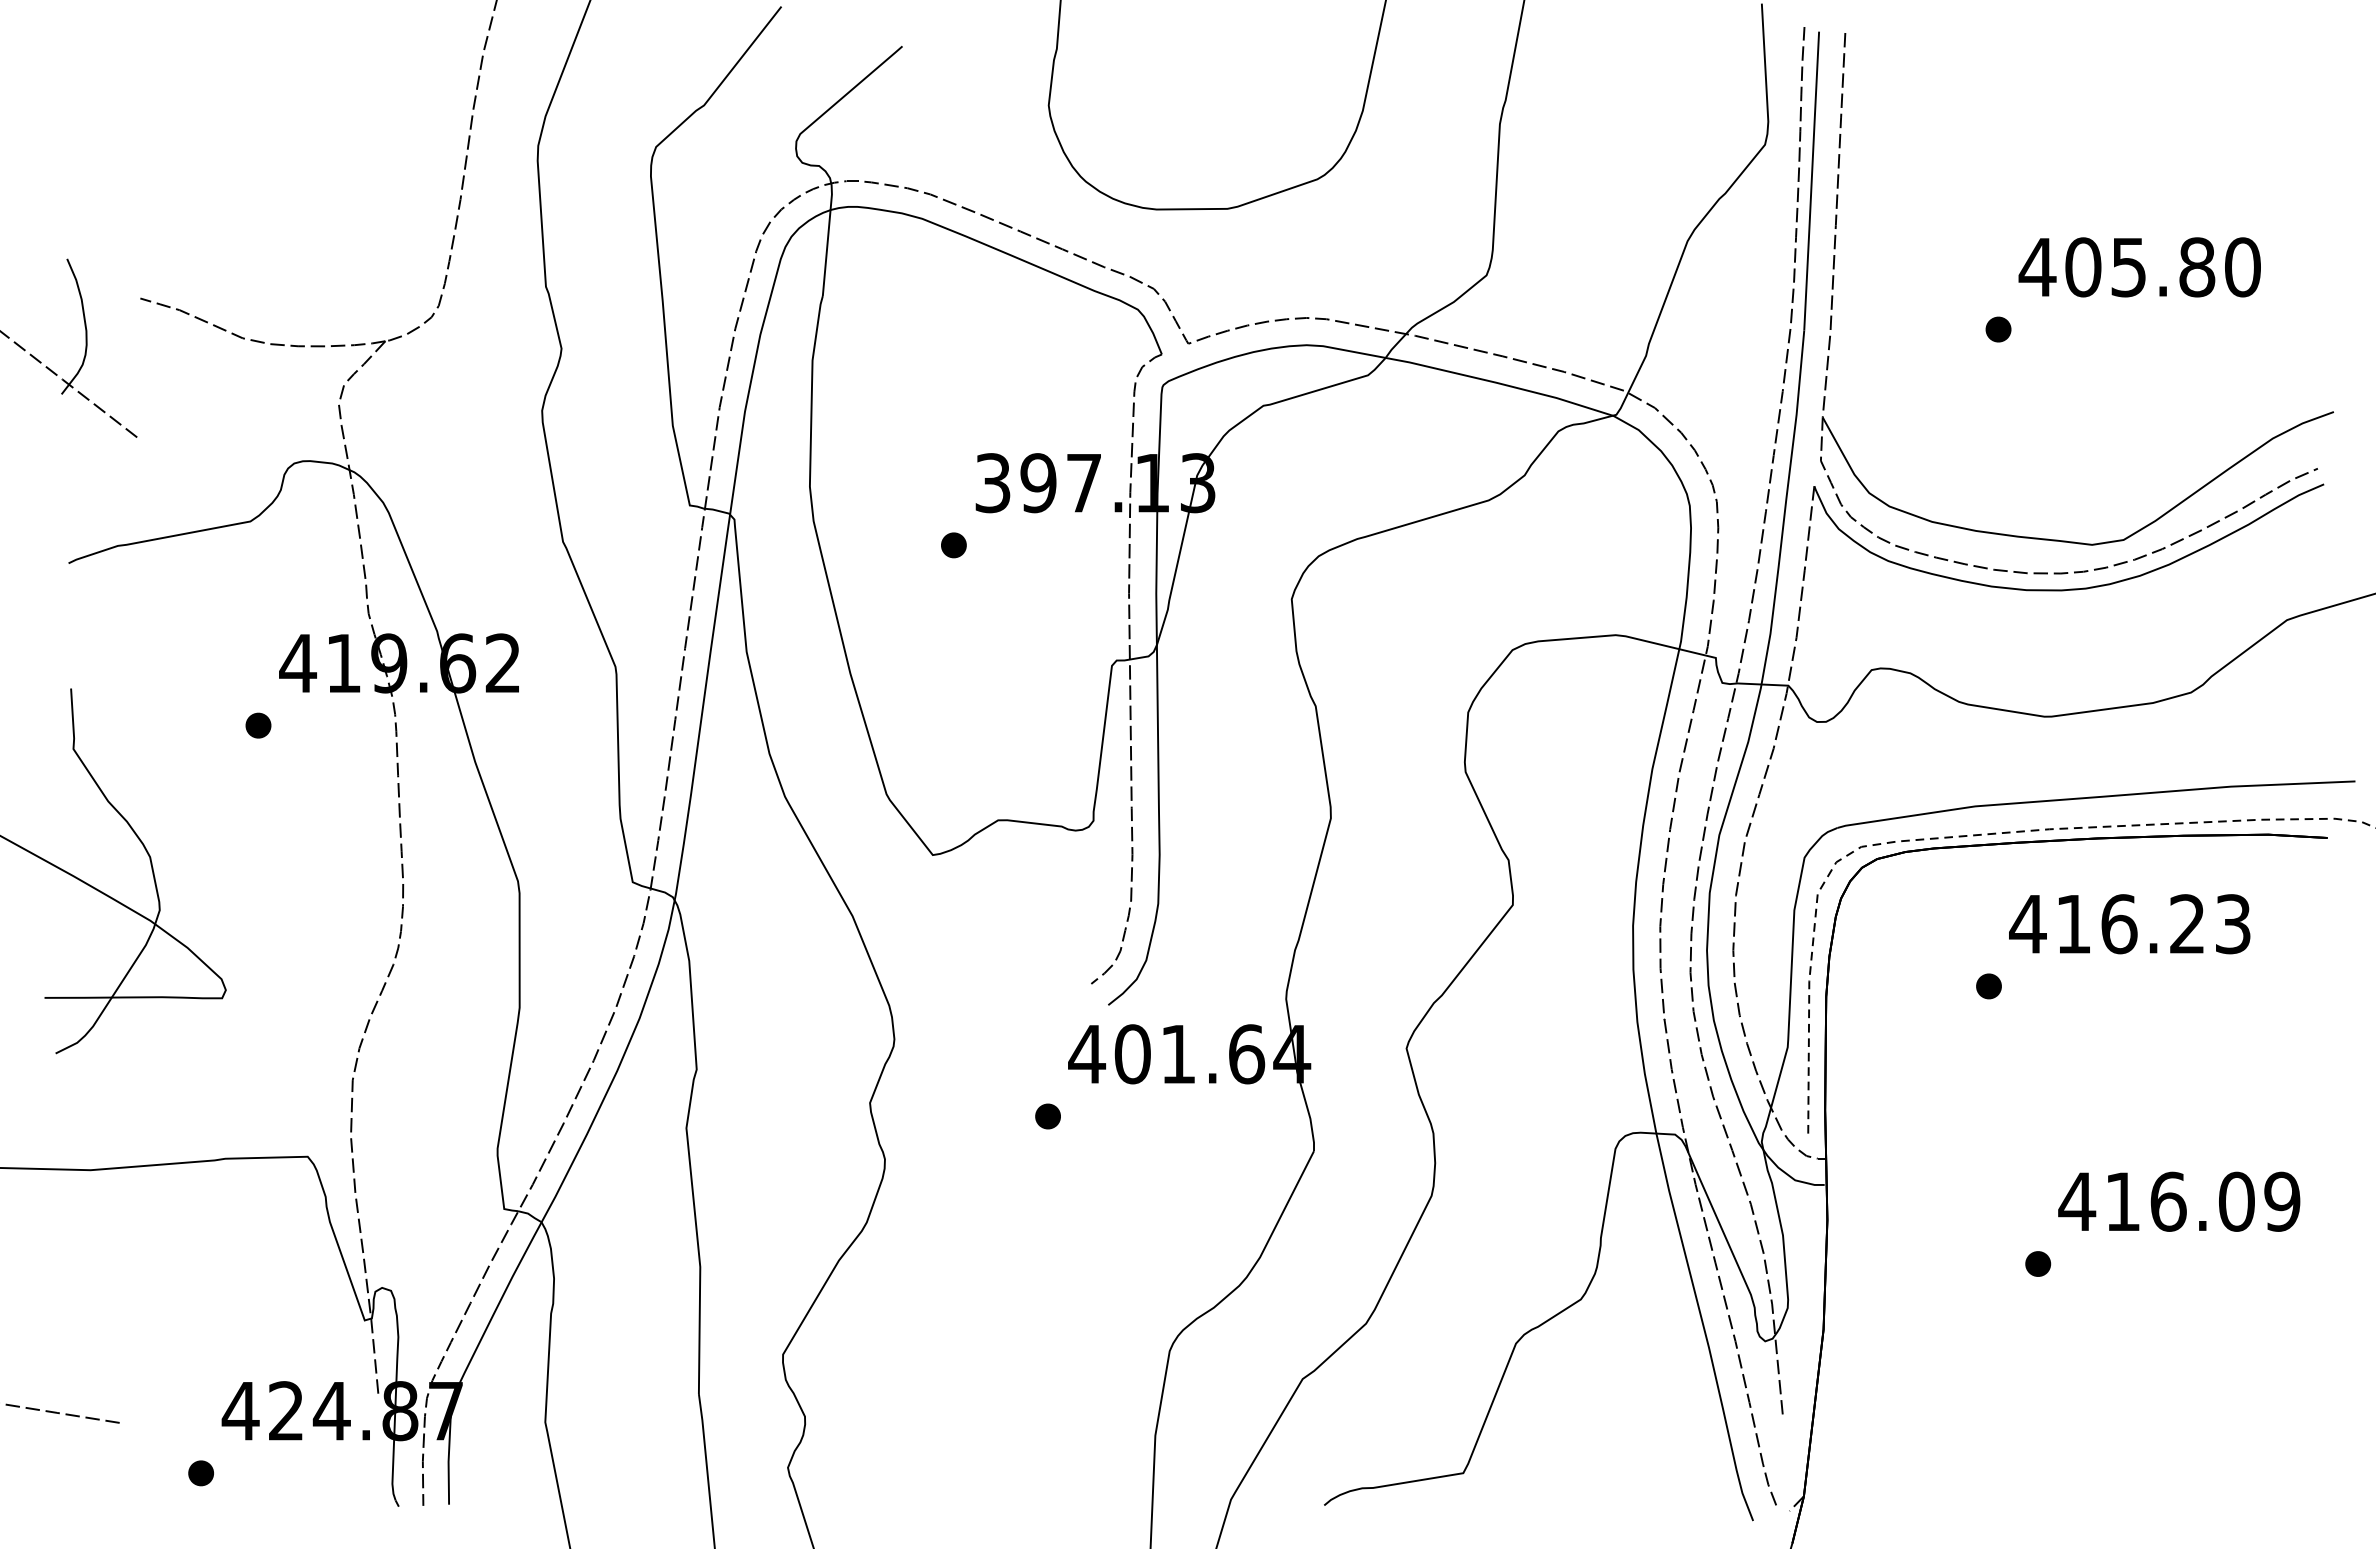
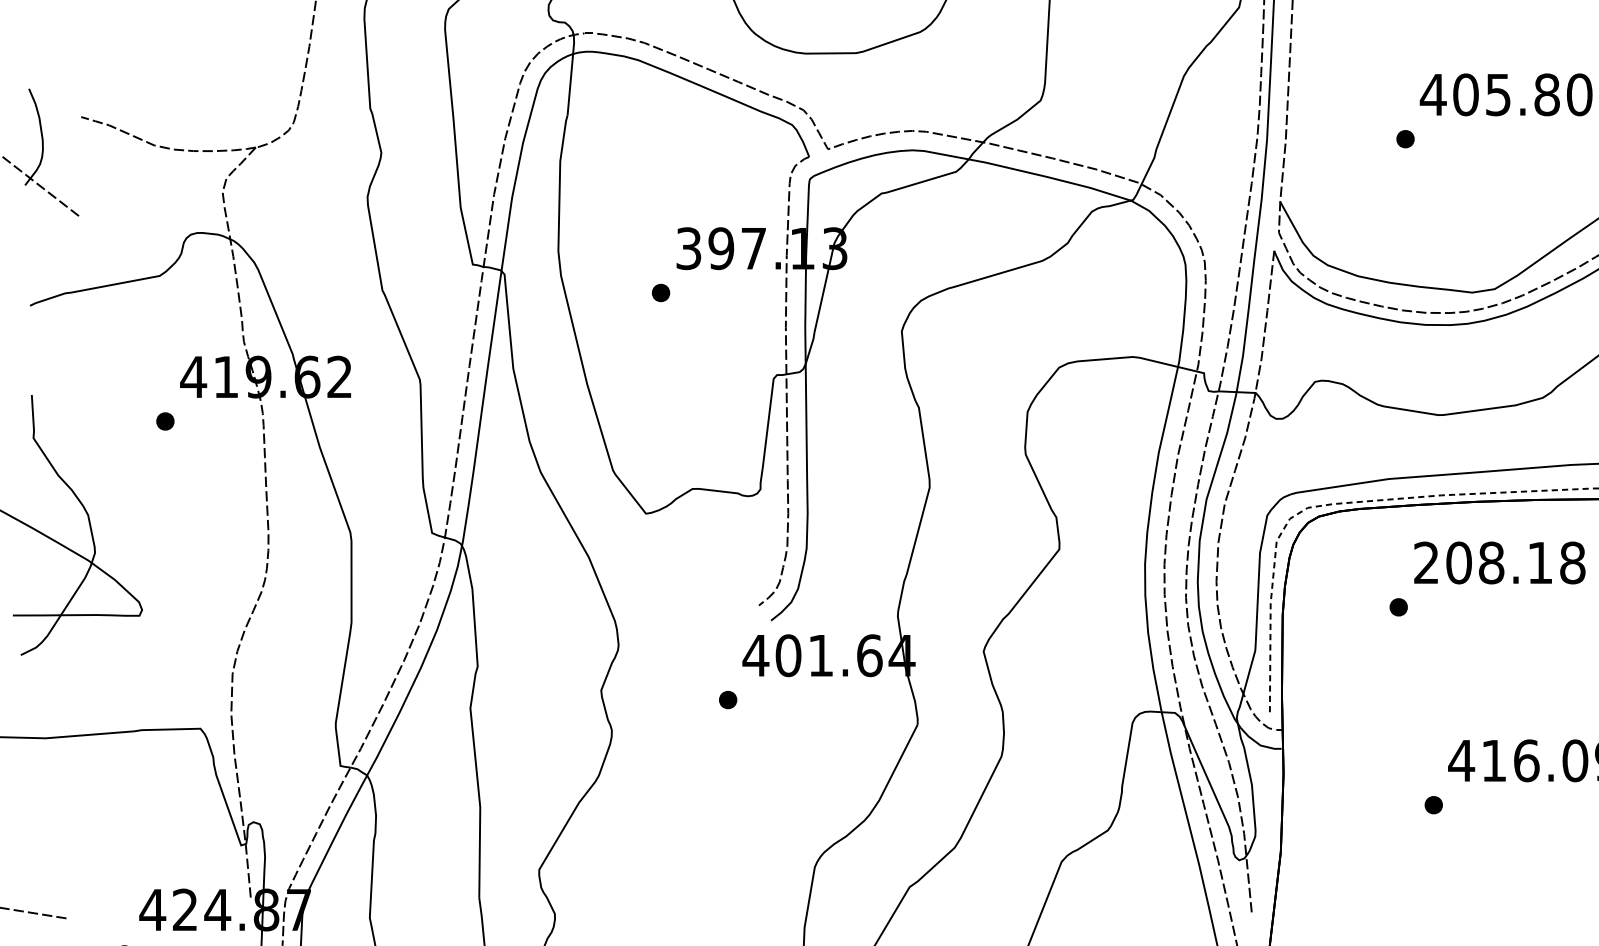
text: (2130, 924) -> (1499, 563), 416.23 -> 208.18

